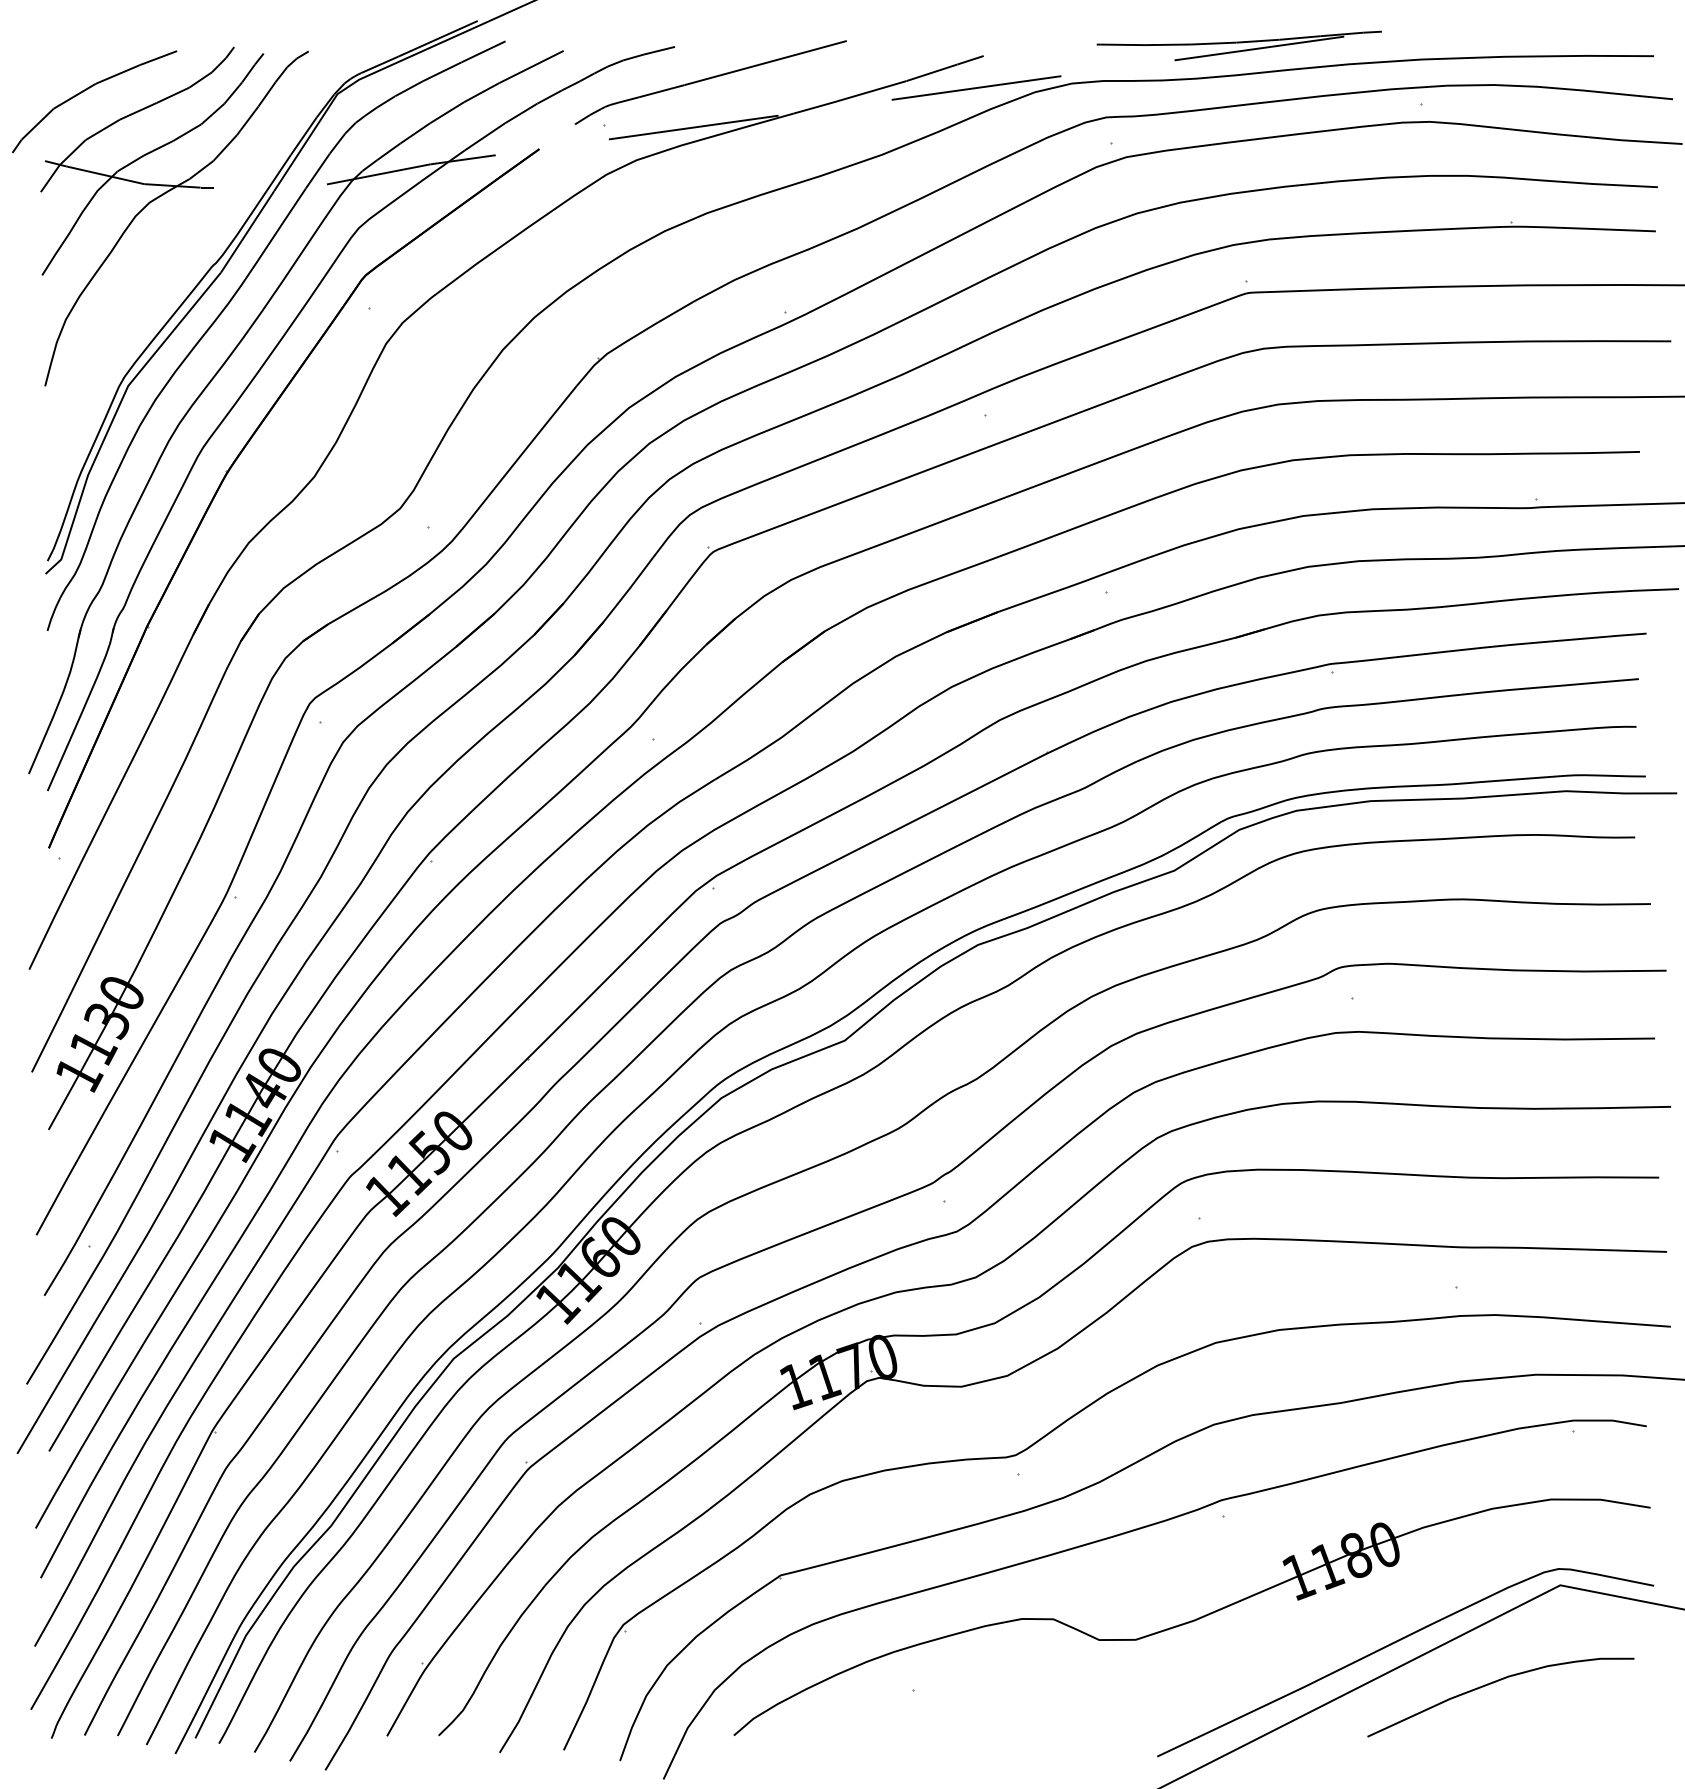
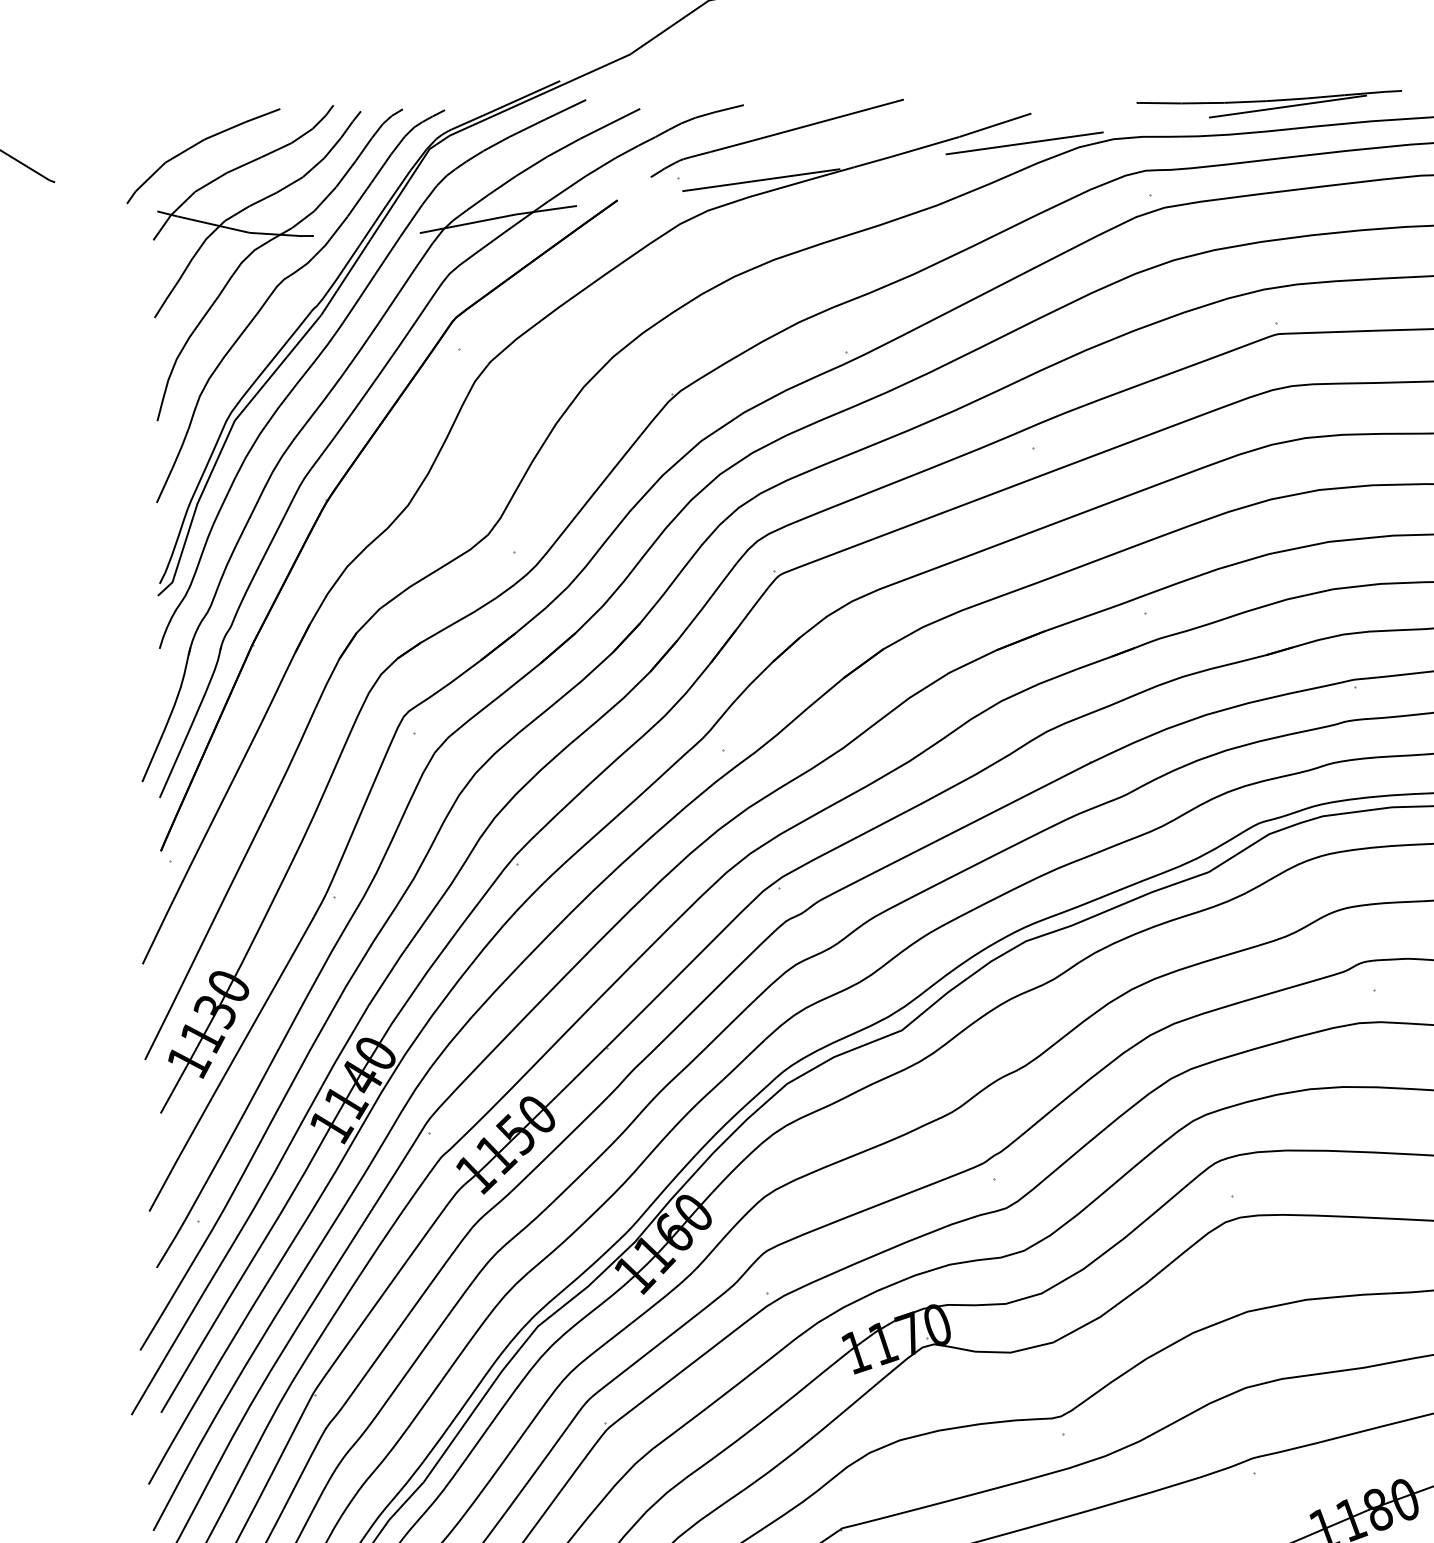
part: (176, 240) -> (279, 285), added

